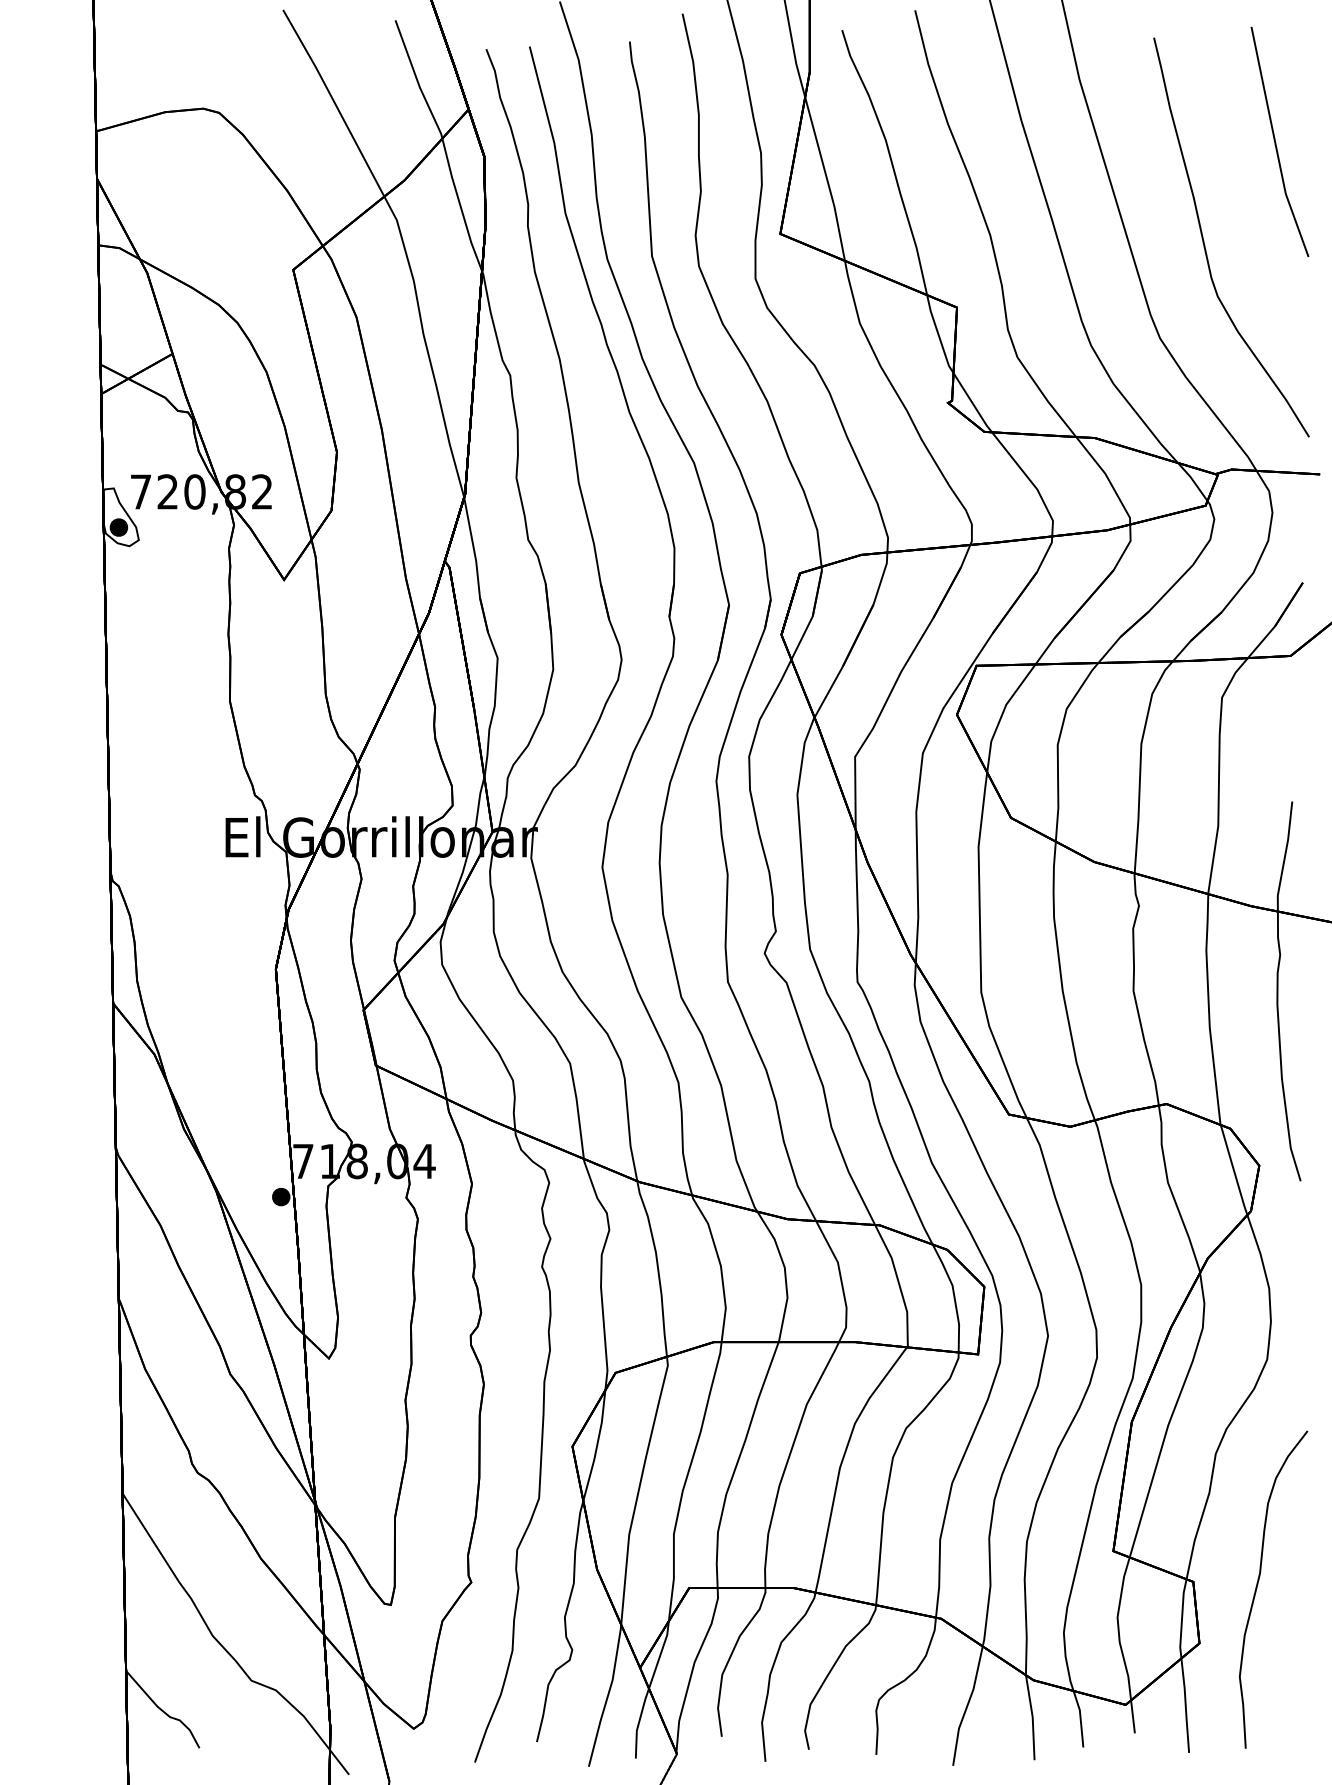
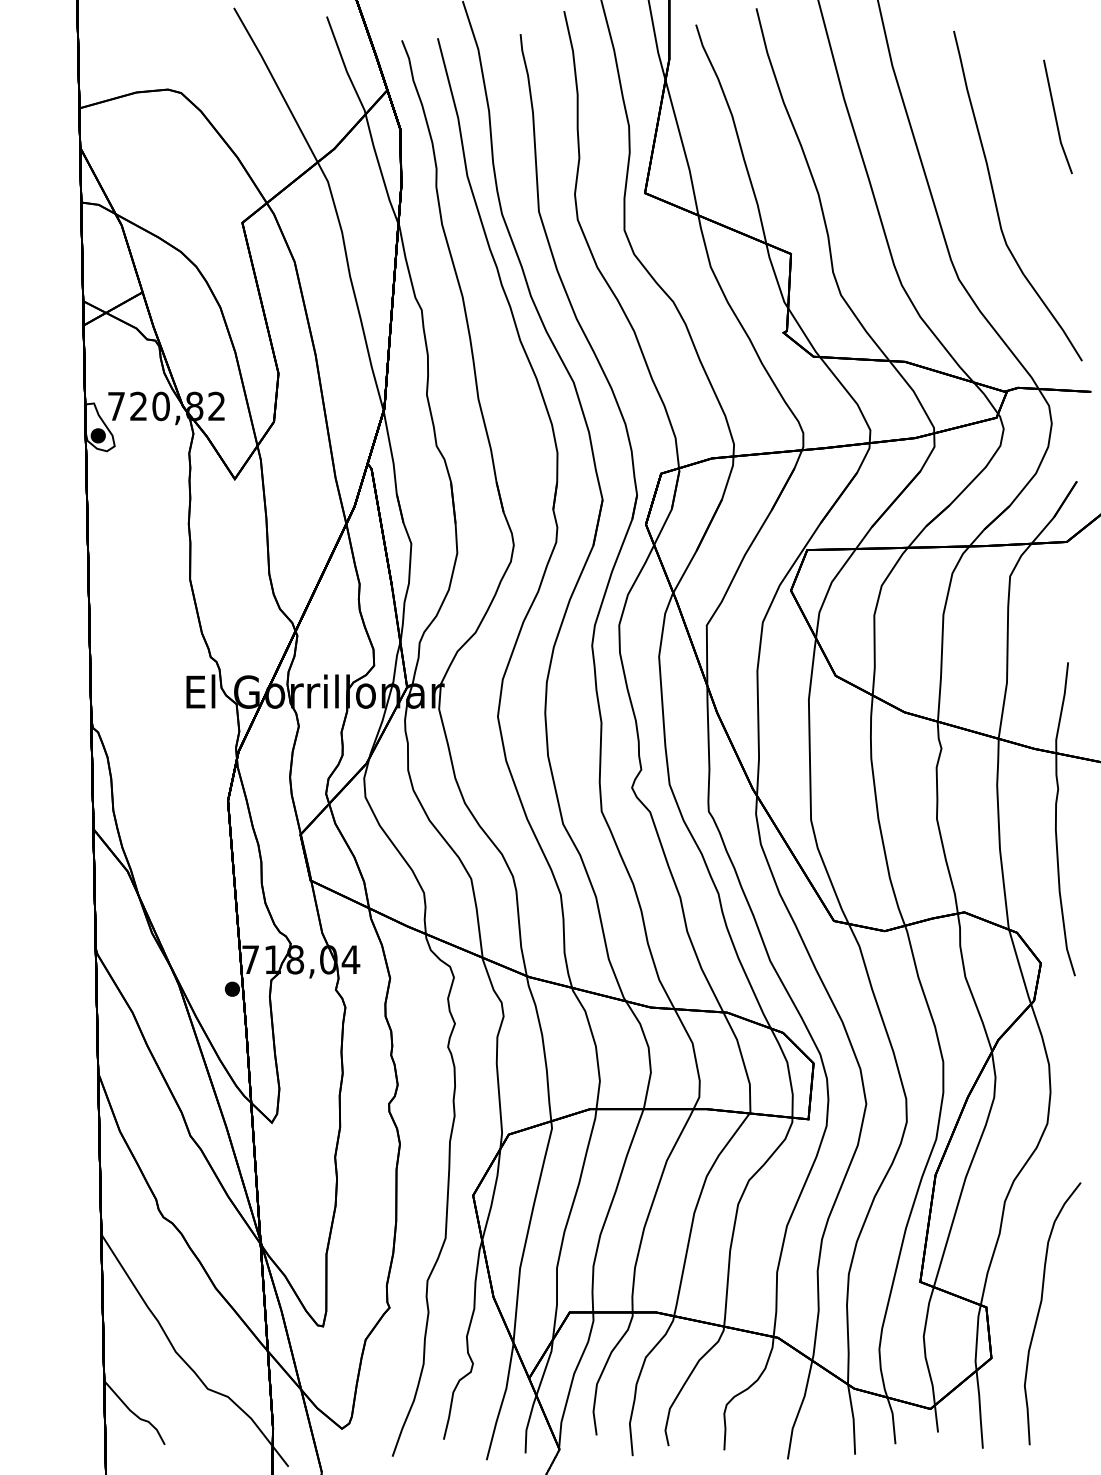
part: (1279, 141) -> (1057, 116), size x0.6

